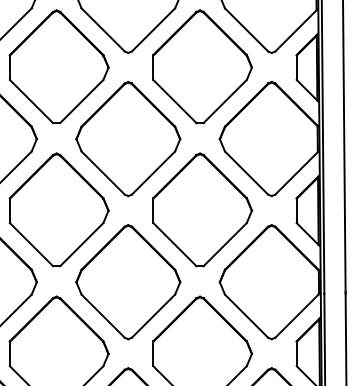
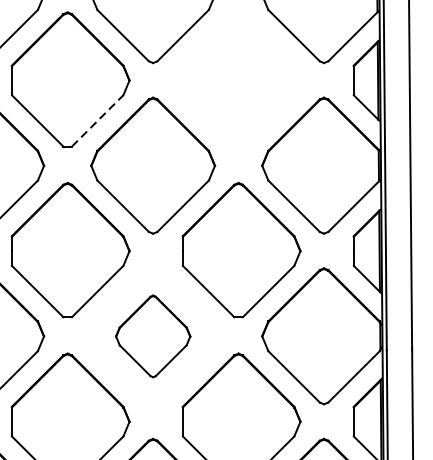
part: (202, 66) -> (241, 79), removed
line: (81, 101) -> (97, 120), solid -> dashed
part: (128, 282) -> (153, 336), size x0.6

